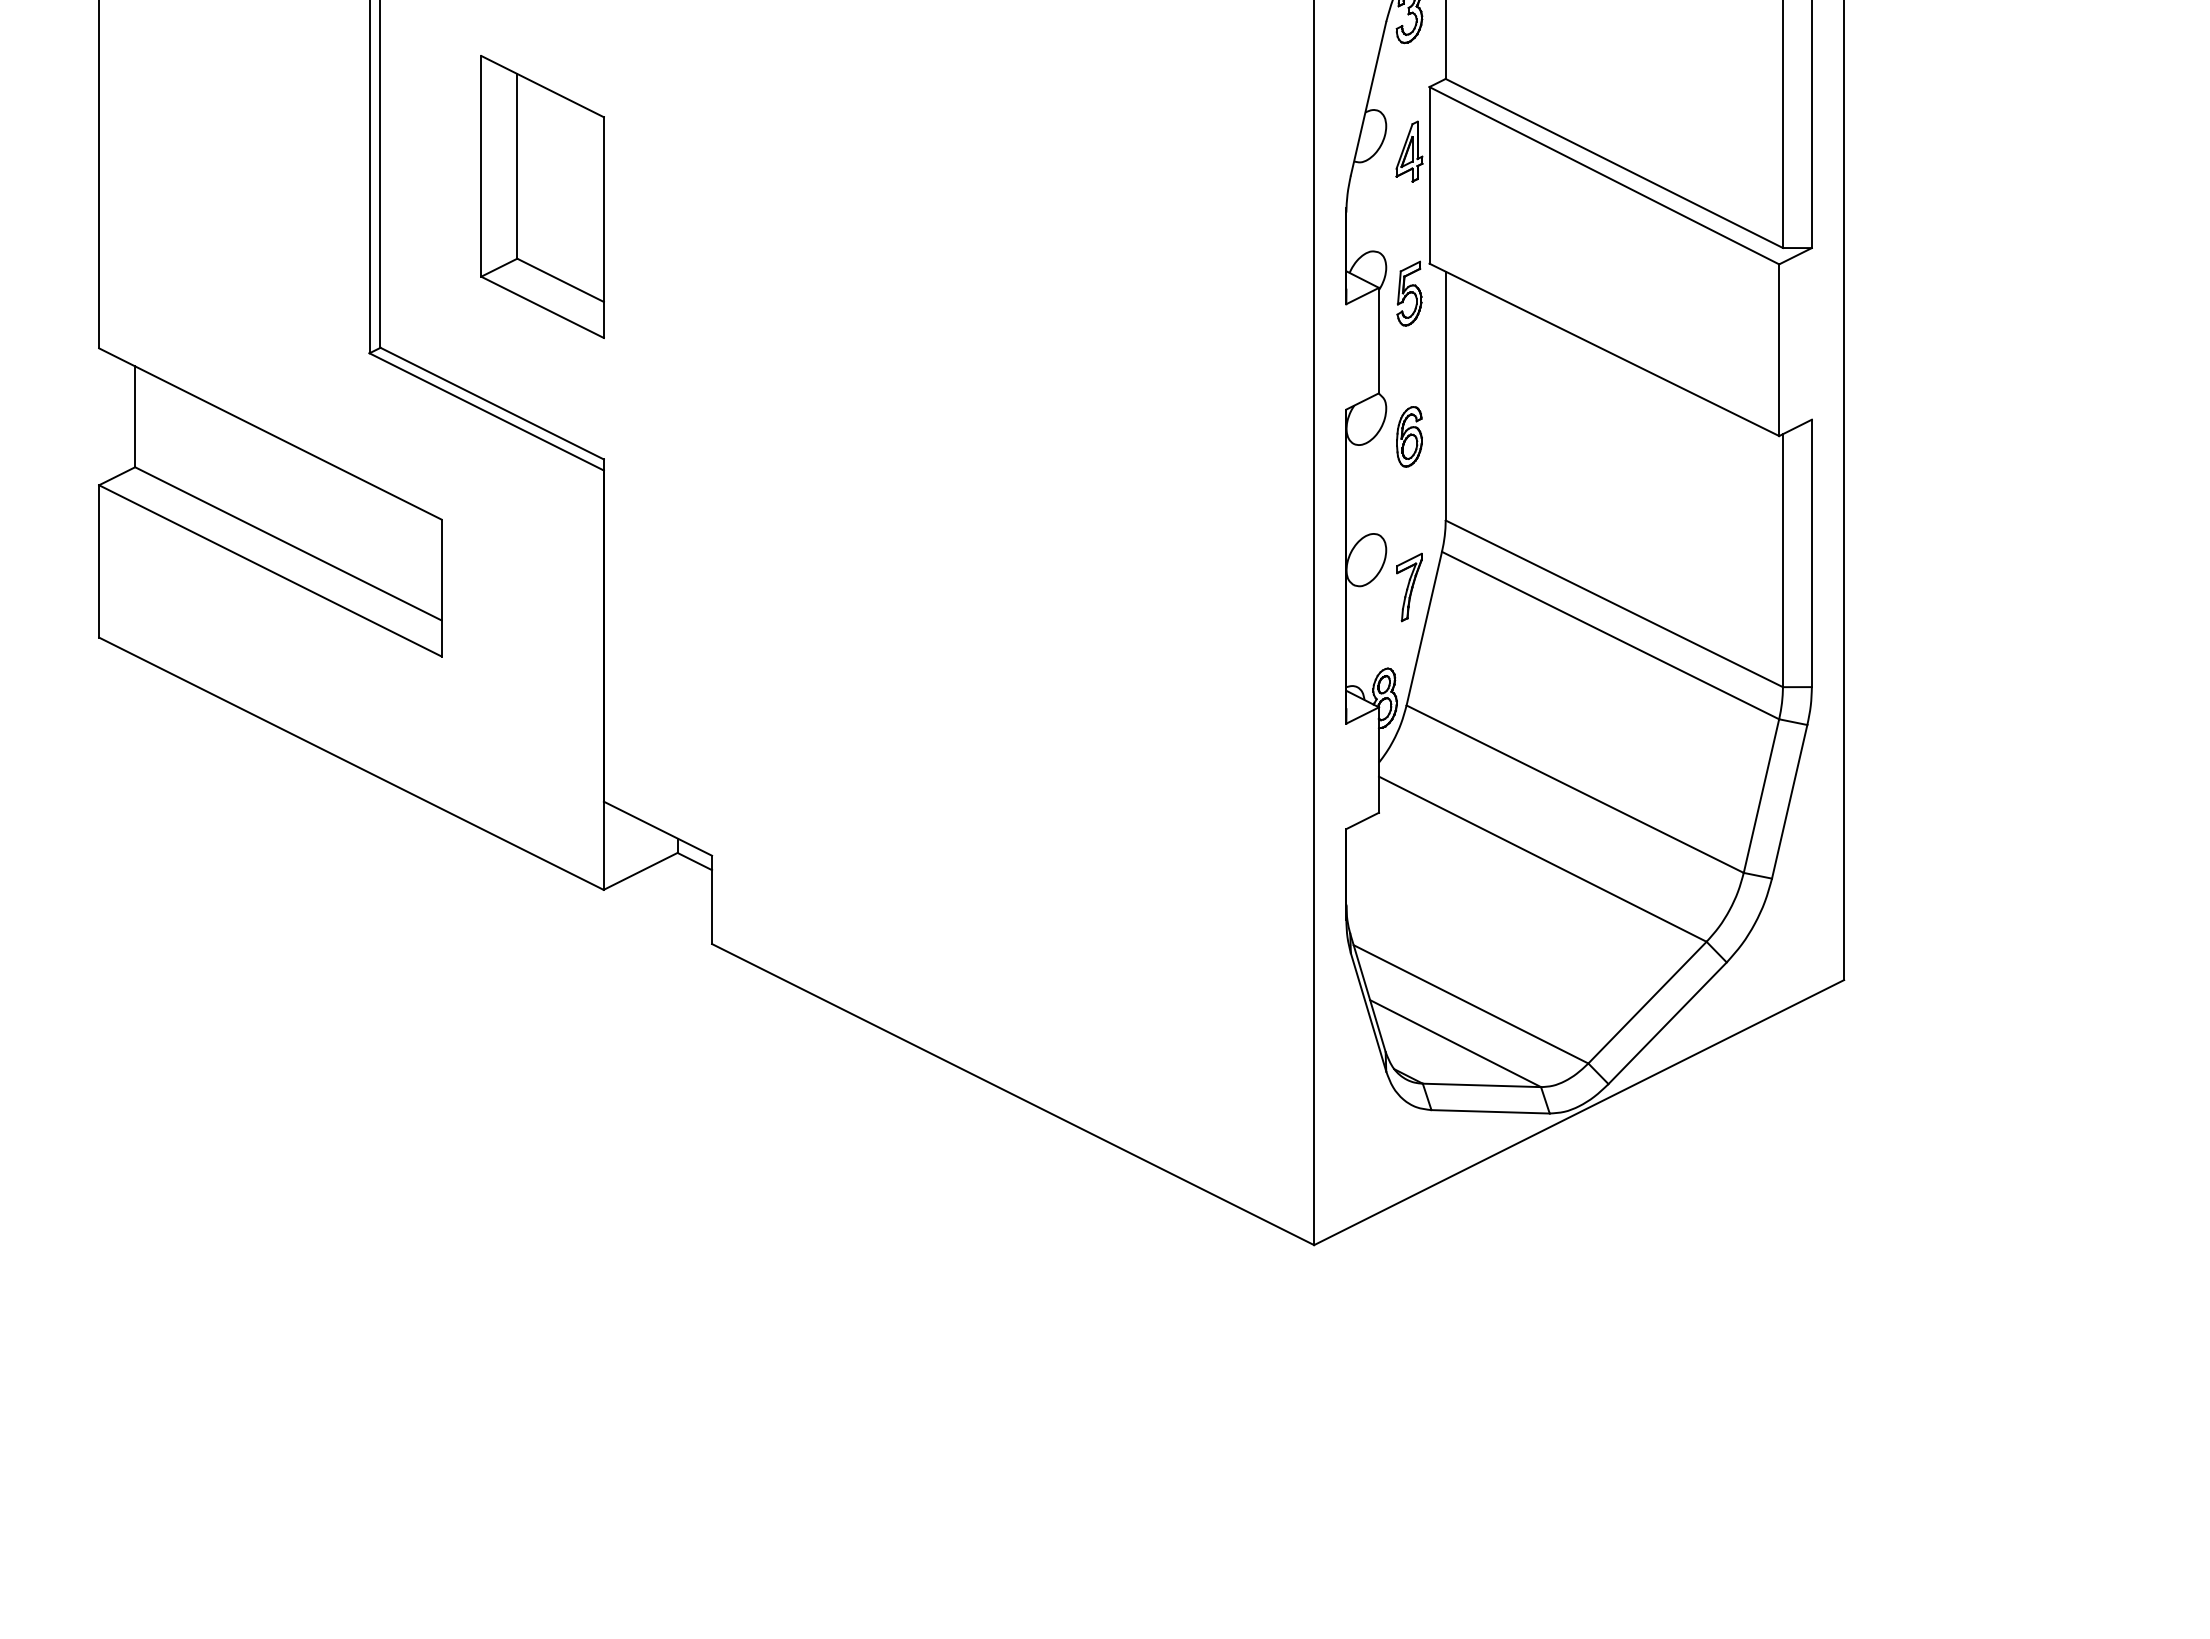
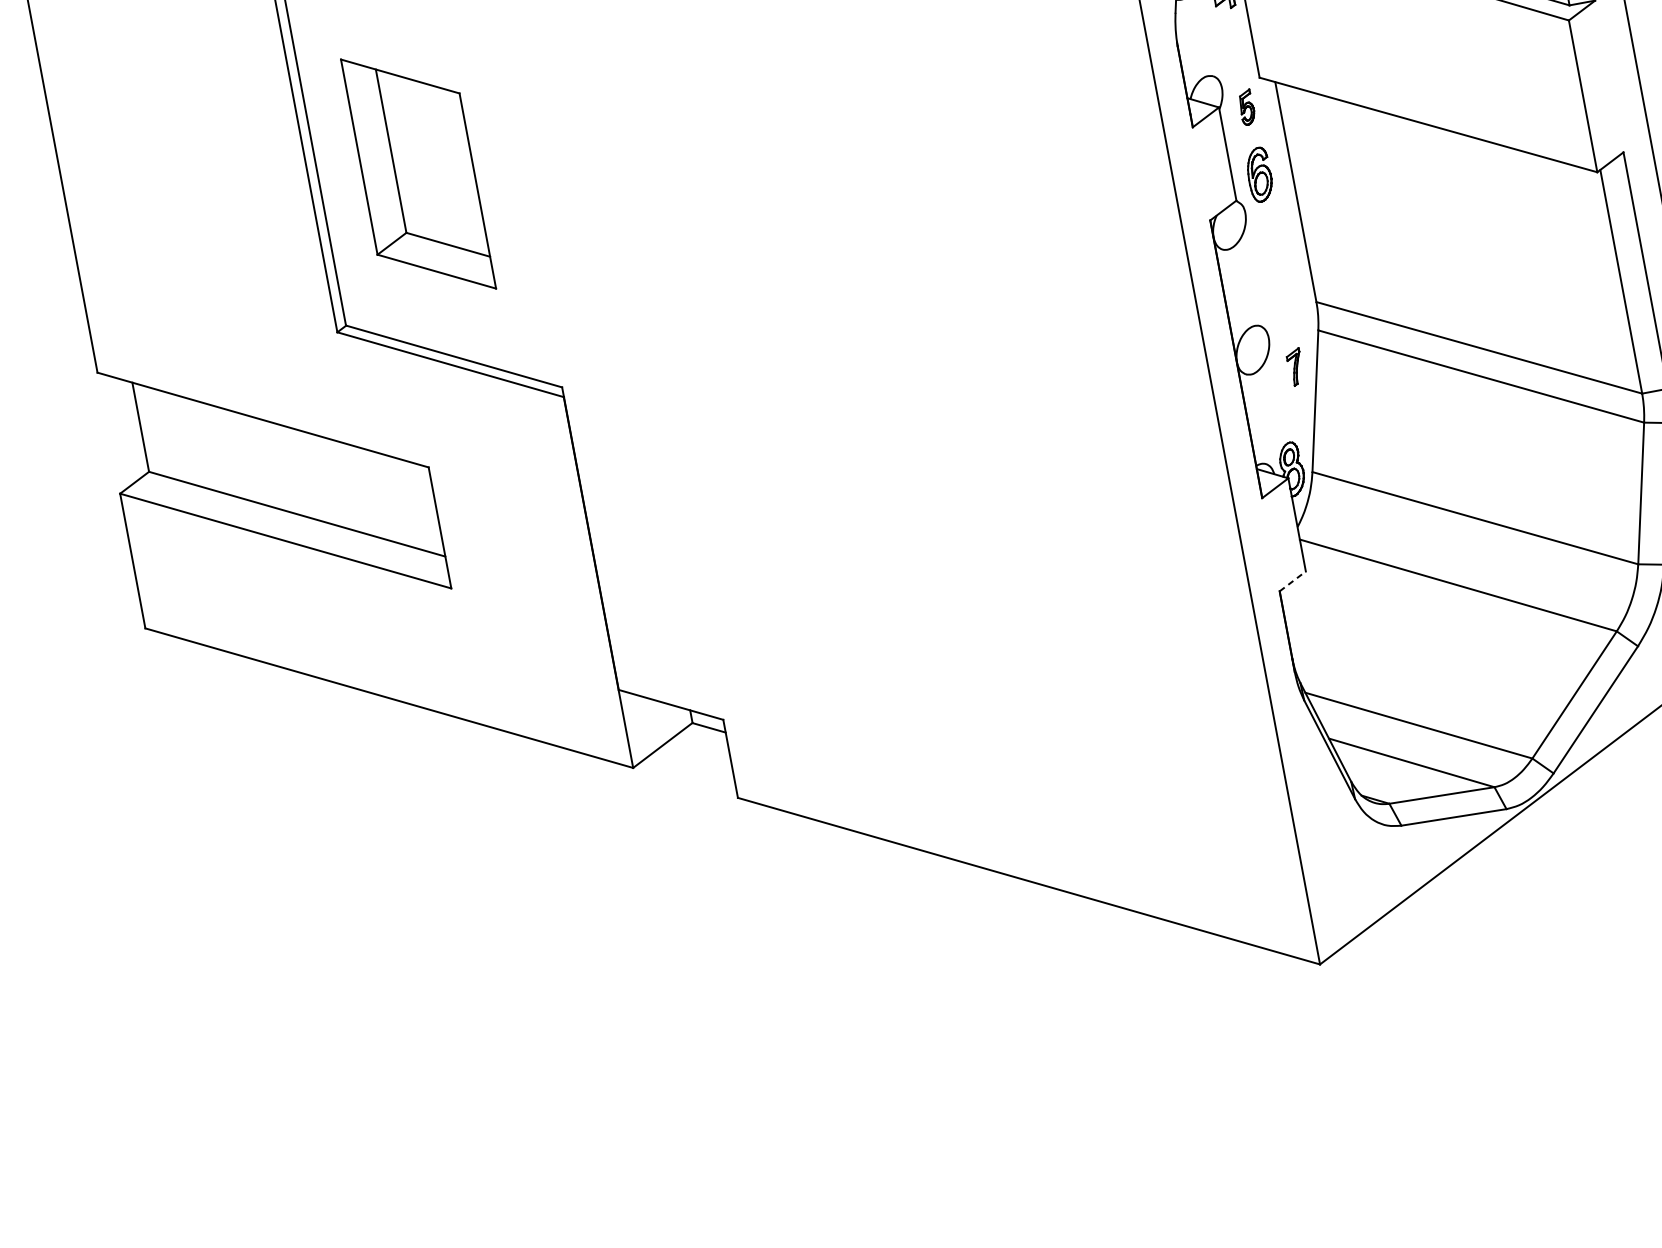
part: (542, 196) -> (418, 173), moved
part: (1409, 293) -> (1246, 107), size x0.6
part: (1409, 436) -> (1259, 174), moved
part: (1409, 587) -> (1295, 367), size x0.6
line: (1363, 820) -> (1293, 580), solid -> dashed

